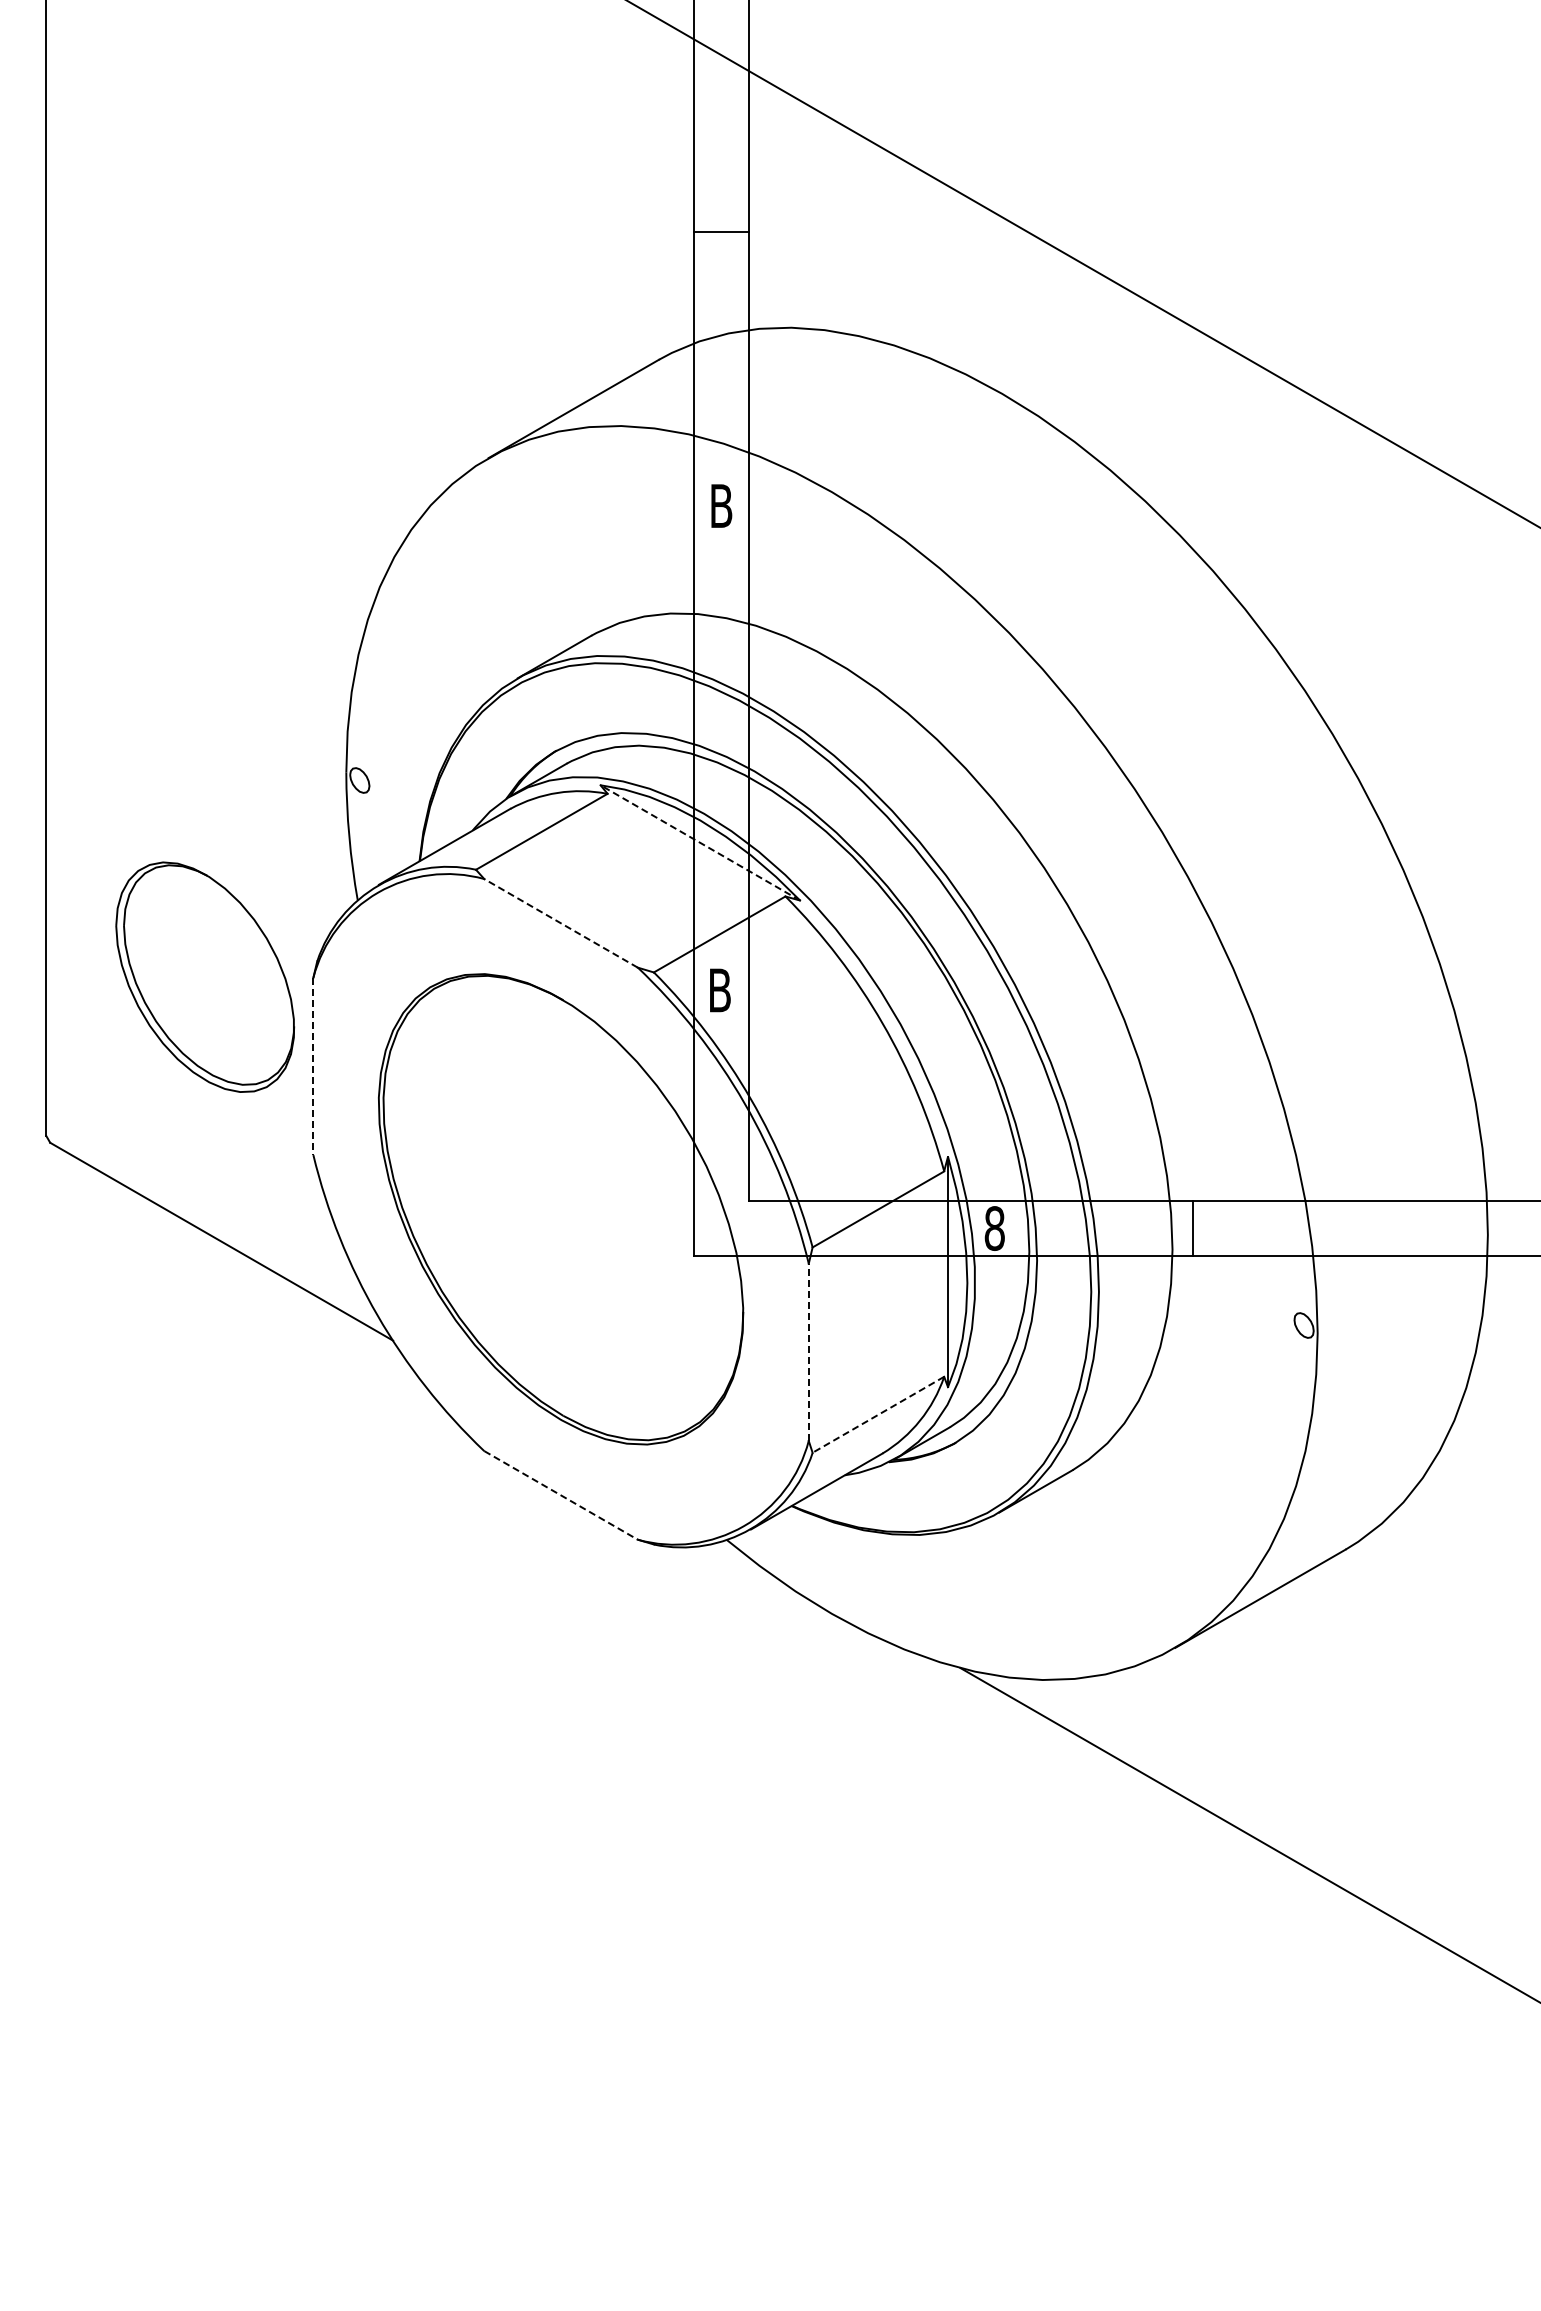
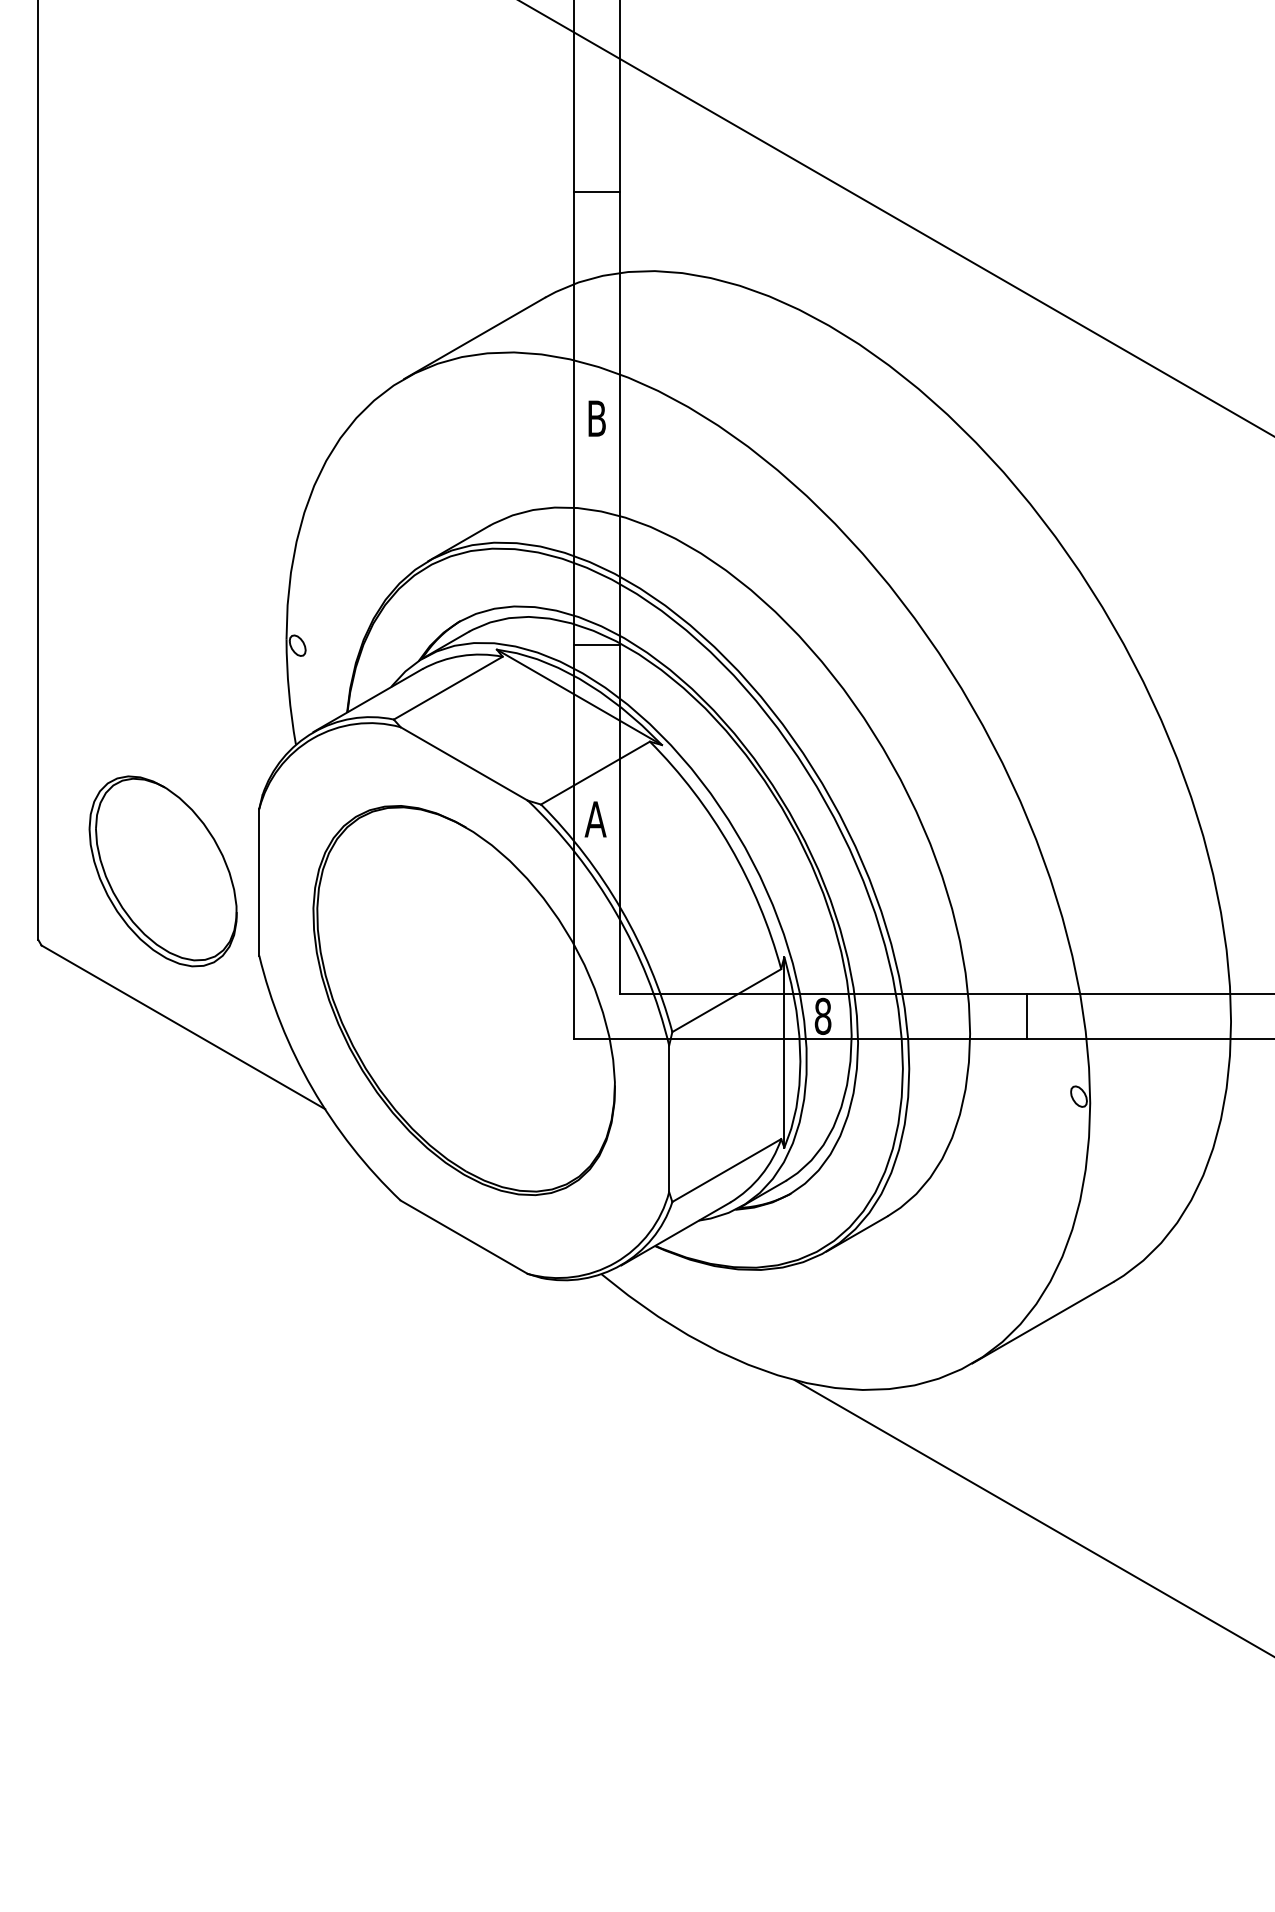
line: (721, 779) -> (596, 644), added
line: (699, 842) -> (578, 697), dashed -> solid
line: (561, 923) -> (464, 764), dashed -> solid
part: (205, 976) -> (163, 870), moved
text: (719, 990) -> (595, 819), B -> A
line: (313, 1066) -> (259, 882), dashed -> solid
line: (1192, 1228) -> (1027, 1016), moved
line: (808, 1352) -> (668, 1118), dashed -> solid
line: (878, 1414) -> (726, 1170), dashed -> solid
line: (561, 1495) -> (464, 1237), dashed -> solid

